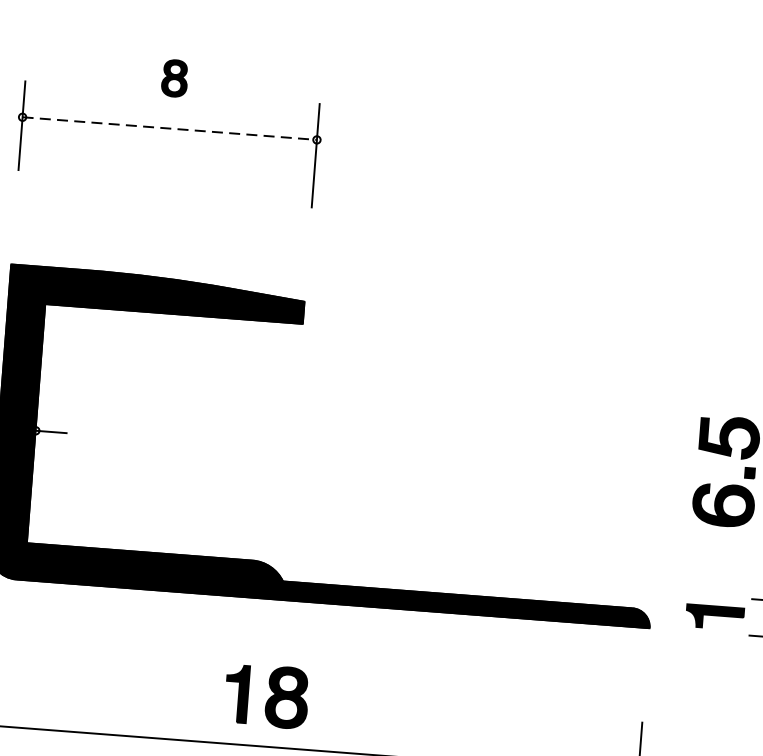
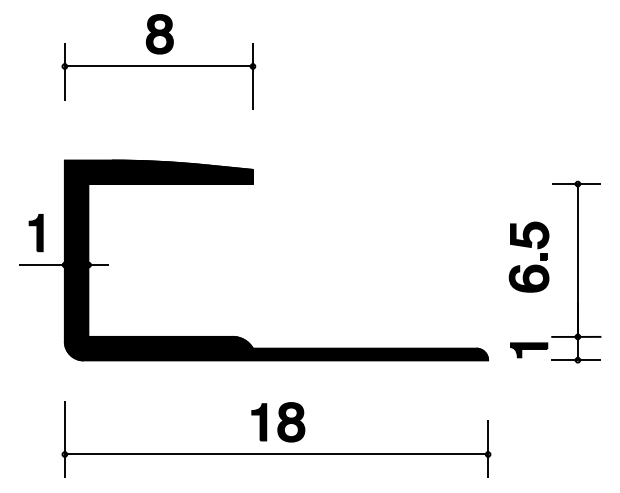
part: (174, 78) -> (159, 34), size x1.67
line: (170, 128) -> (159, 66), dashed -> solid
part: (267, 696) -> (278, 422), moved

